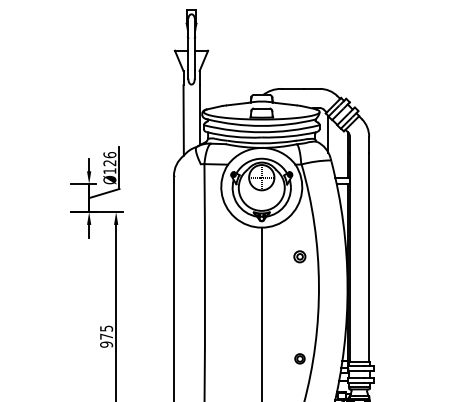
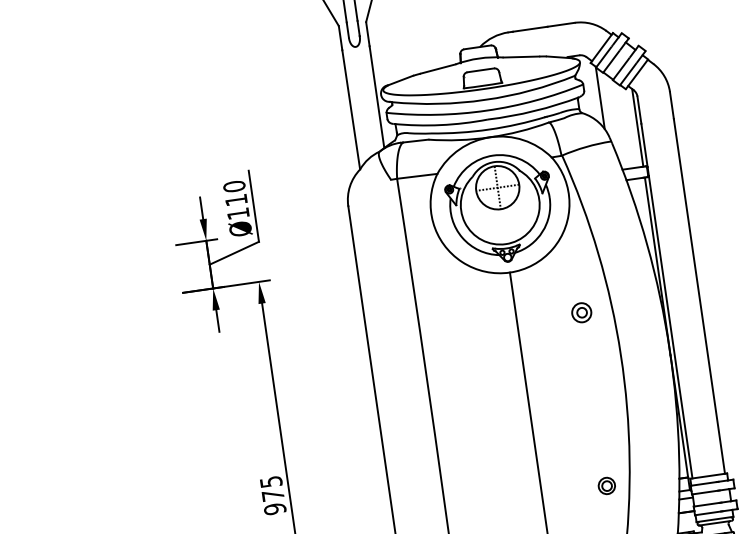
text: (109, 159) -> (234, 194), Ø126 -> Ø110

